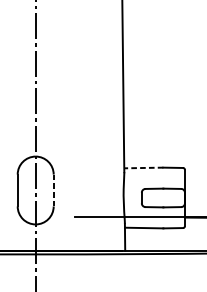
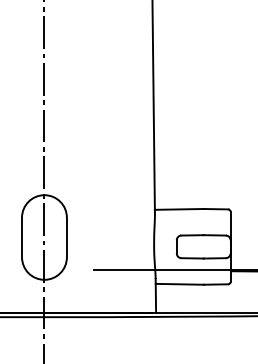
line: (143, 168) -> (178, 209), dashed -> solid
line: (53, 190) -> (66, 237), dashed -> solid

